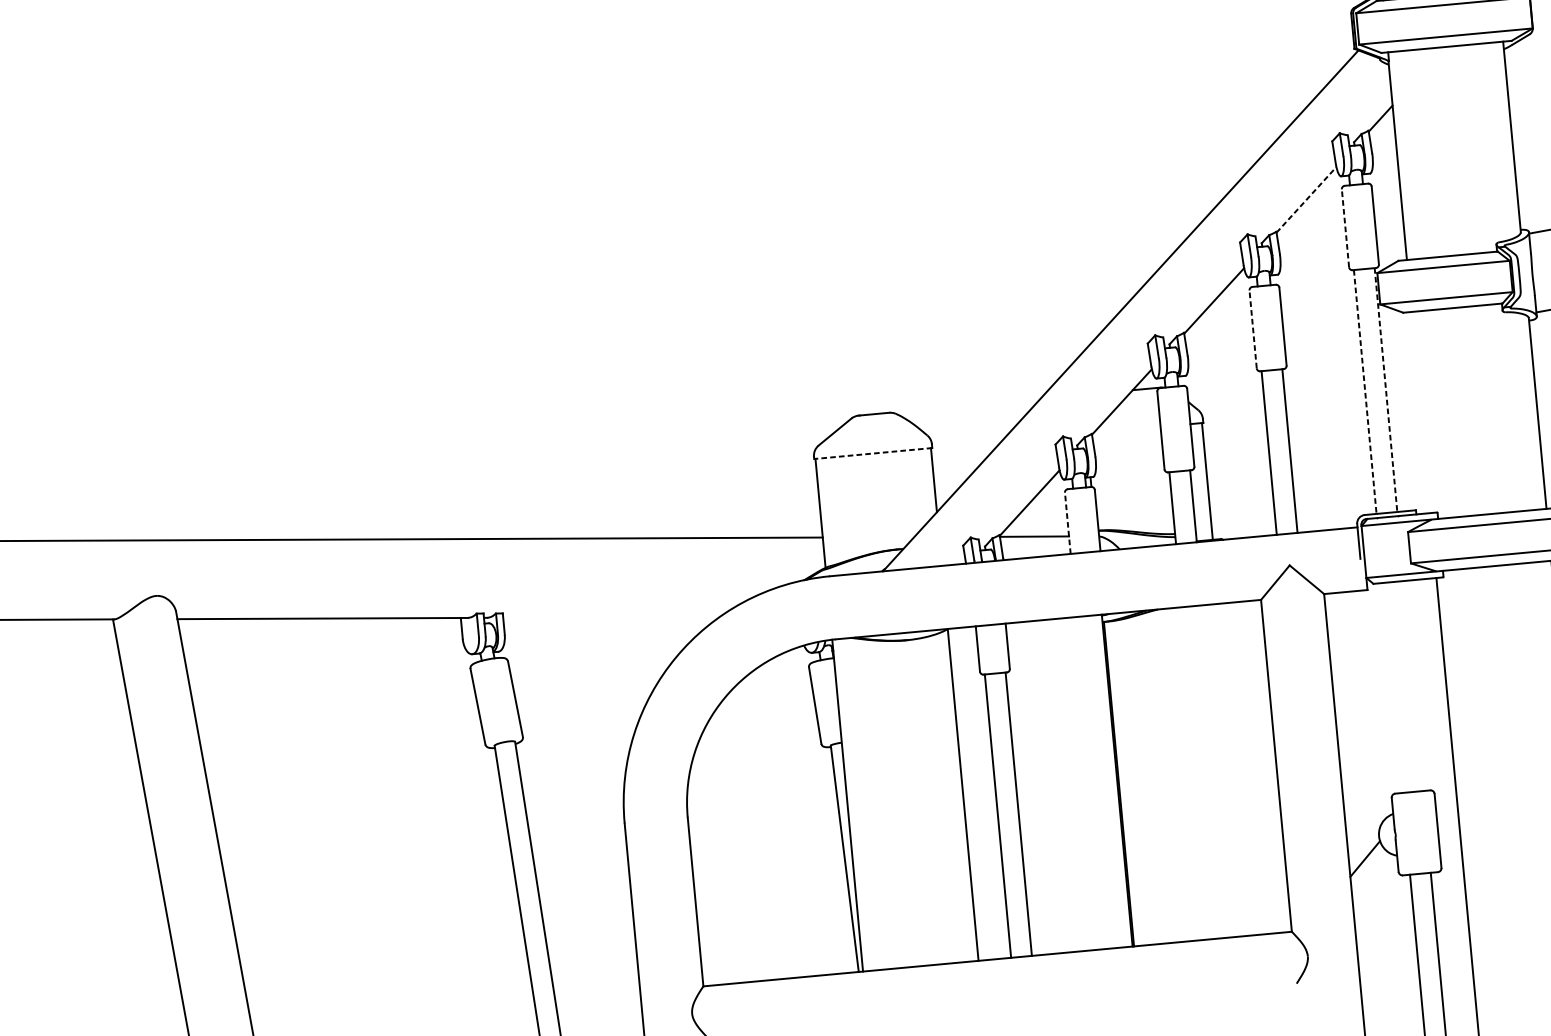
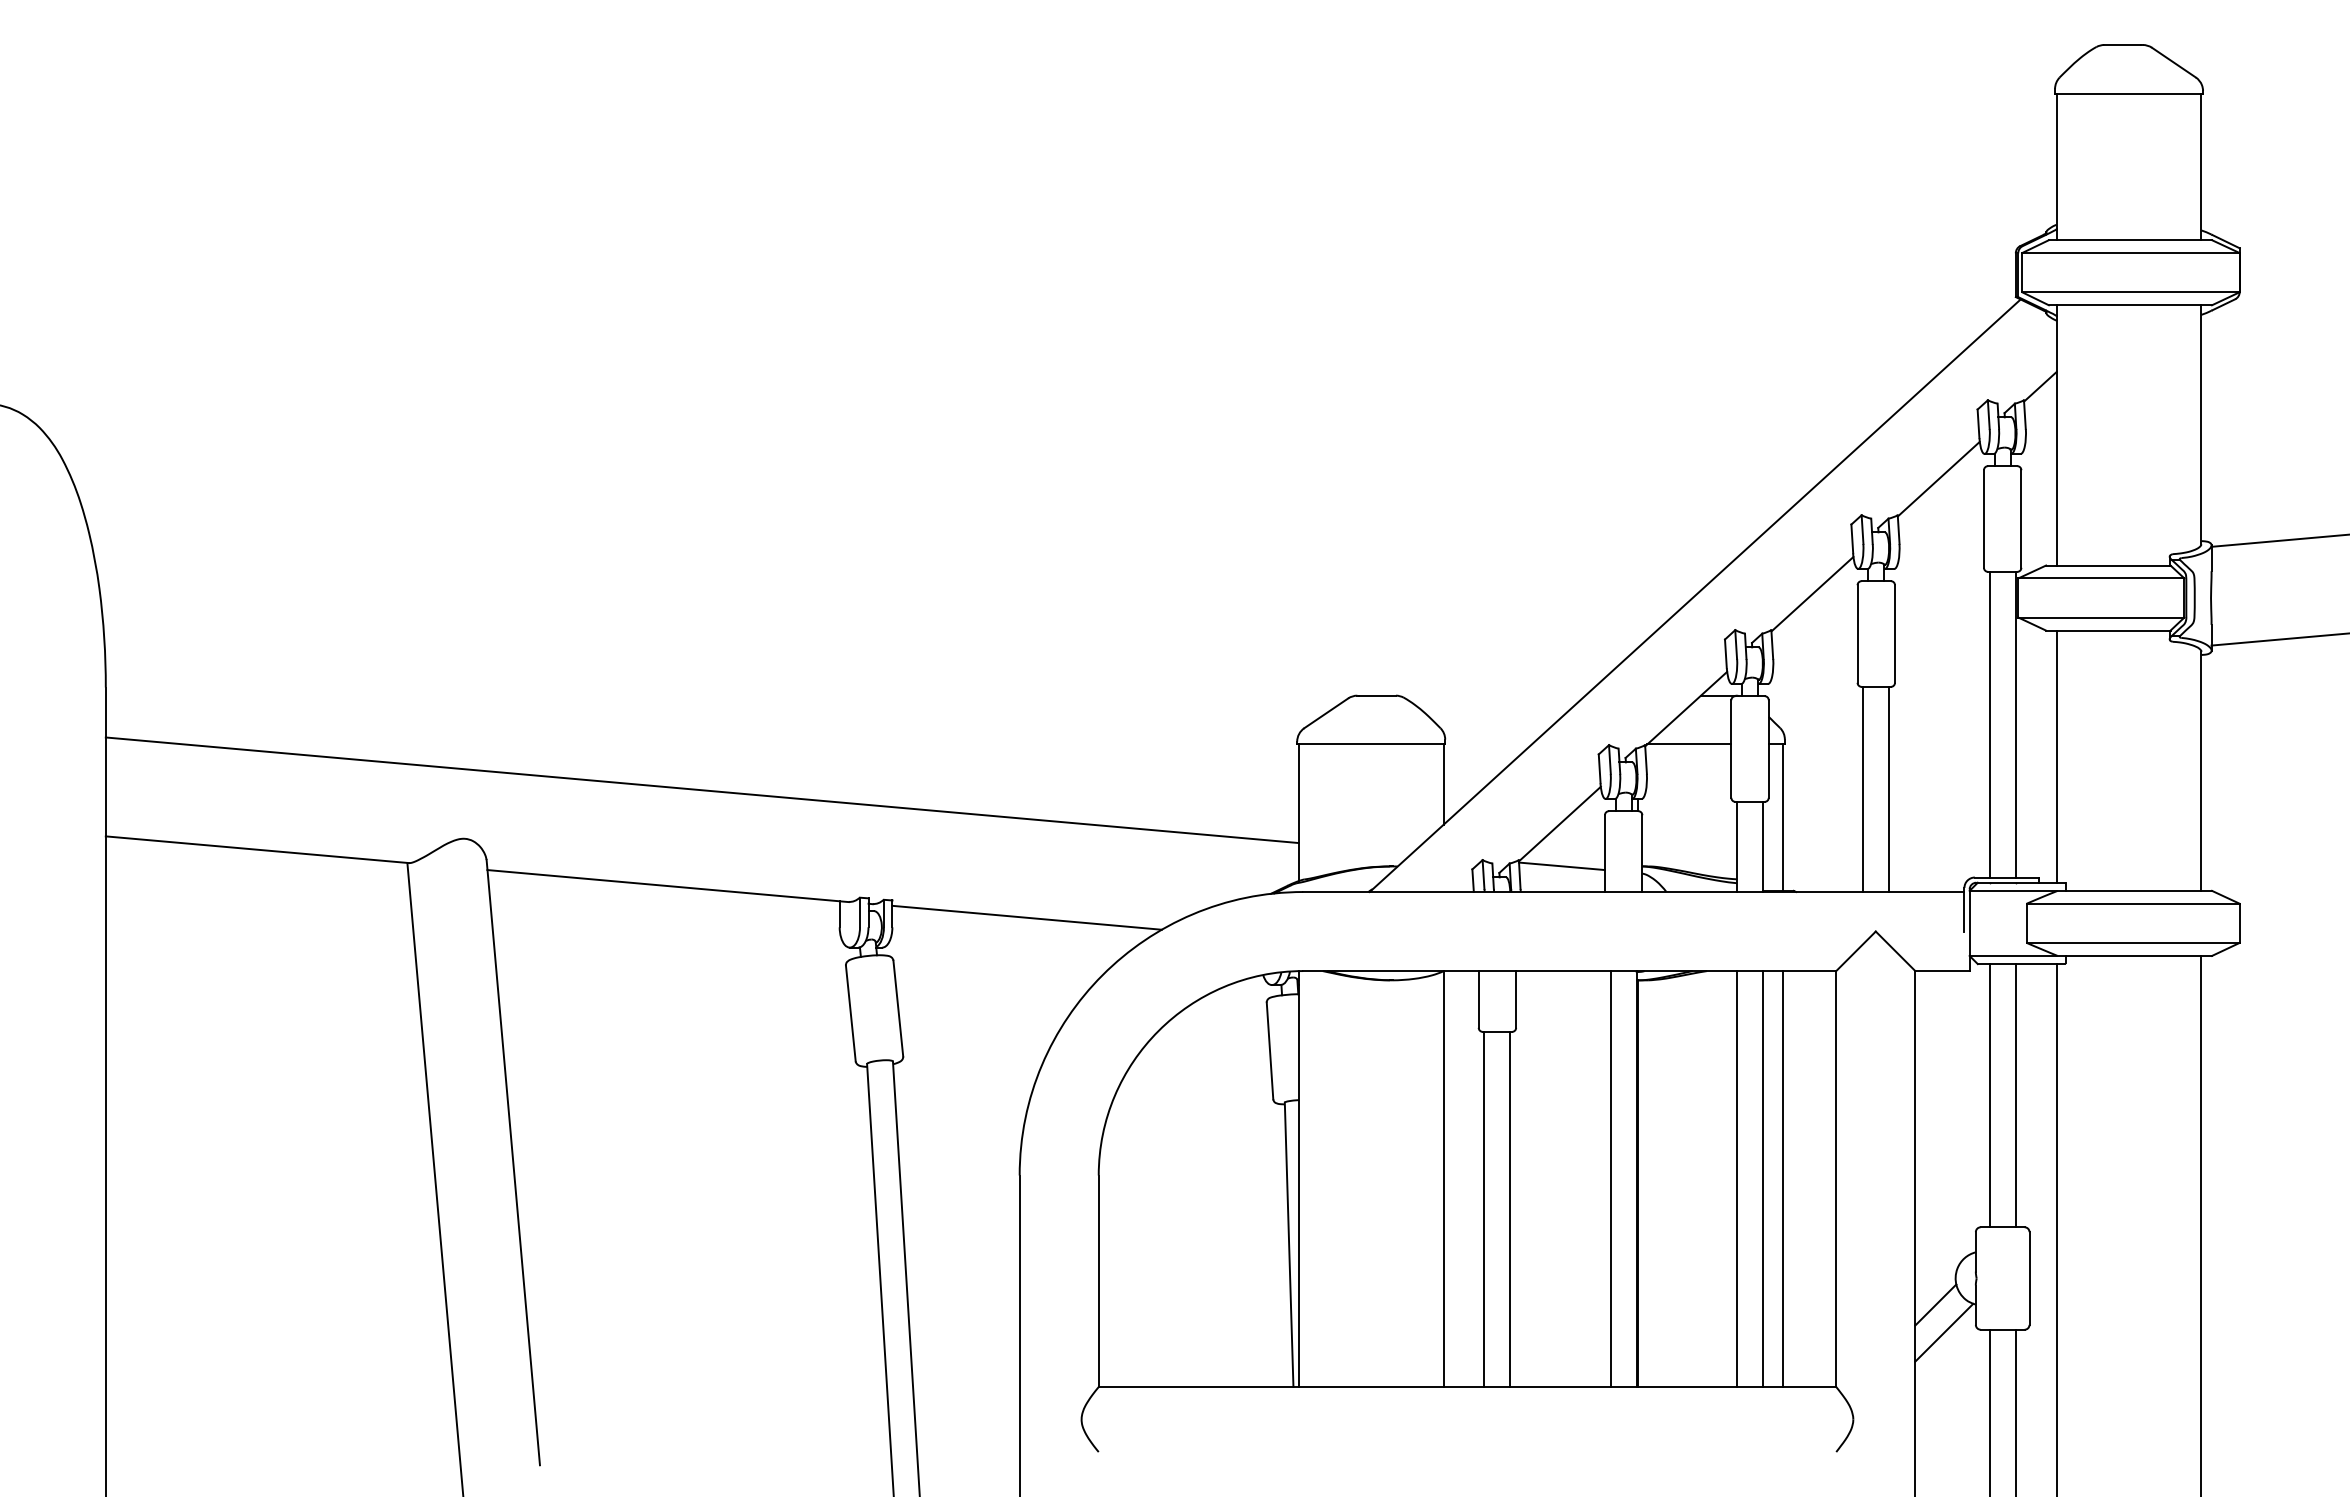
line: (1306, 199) -> (1939, 478), dashed -> solid
line: (1345, 228) -> (1983, 519), dashed -> solid
line: (1253, 329) -> (1857, 634), dashed -> solid
line: (1385, 389) -> (2015, 724), dashed -> solid
line: (1365, 391) -> (1989, 724), dashed -> solid
line: (1420, 412) -> (2056, 756), added
line: (1127, 430) -> (1689, 744), added
line: (872, 453) -> (1370, 744), dashed -> solid
line: (1067, 523) -> (1604, 853), dashed -> solid
line: (611, 617) -> (1026, 917), added
line: (1413, 685) -> (2015, 1095), added
line: (1392, 687) -> (1989, 1095), added
line: (1234, 770) -> (1783, 1179), added
line: (1218, 771) -> (1763, 1179), added
line: (1197, 773) -> (1737, 1179), added
line: (1096, 782) -> (1610, 1179), added
line: (1374, 880) -> (1944, 1332), added

